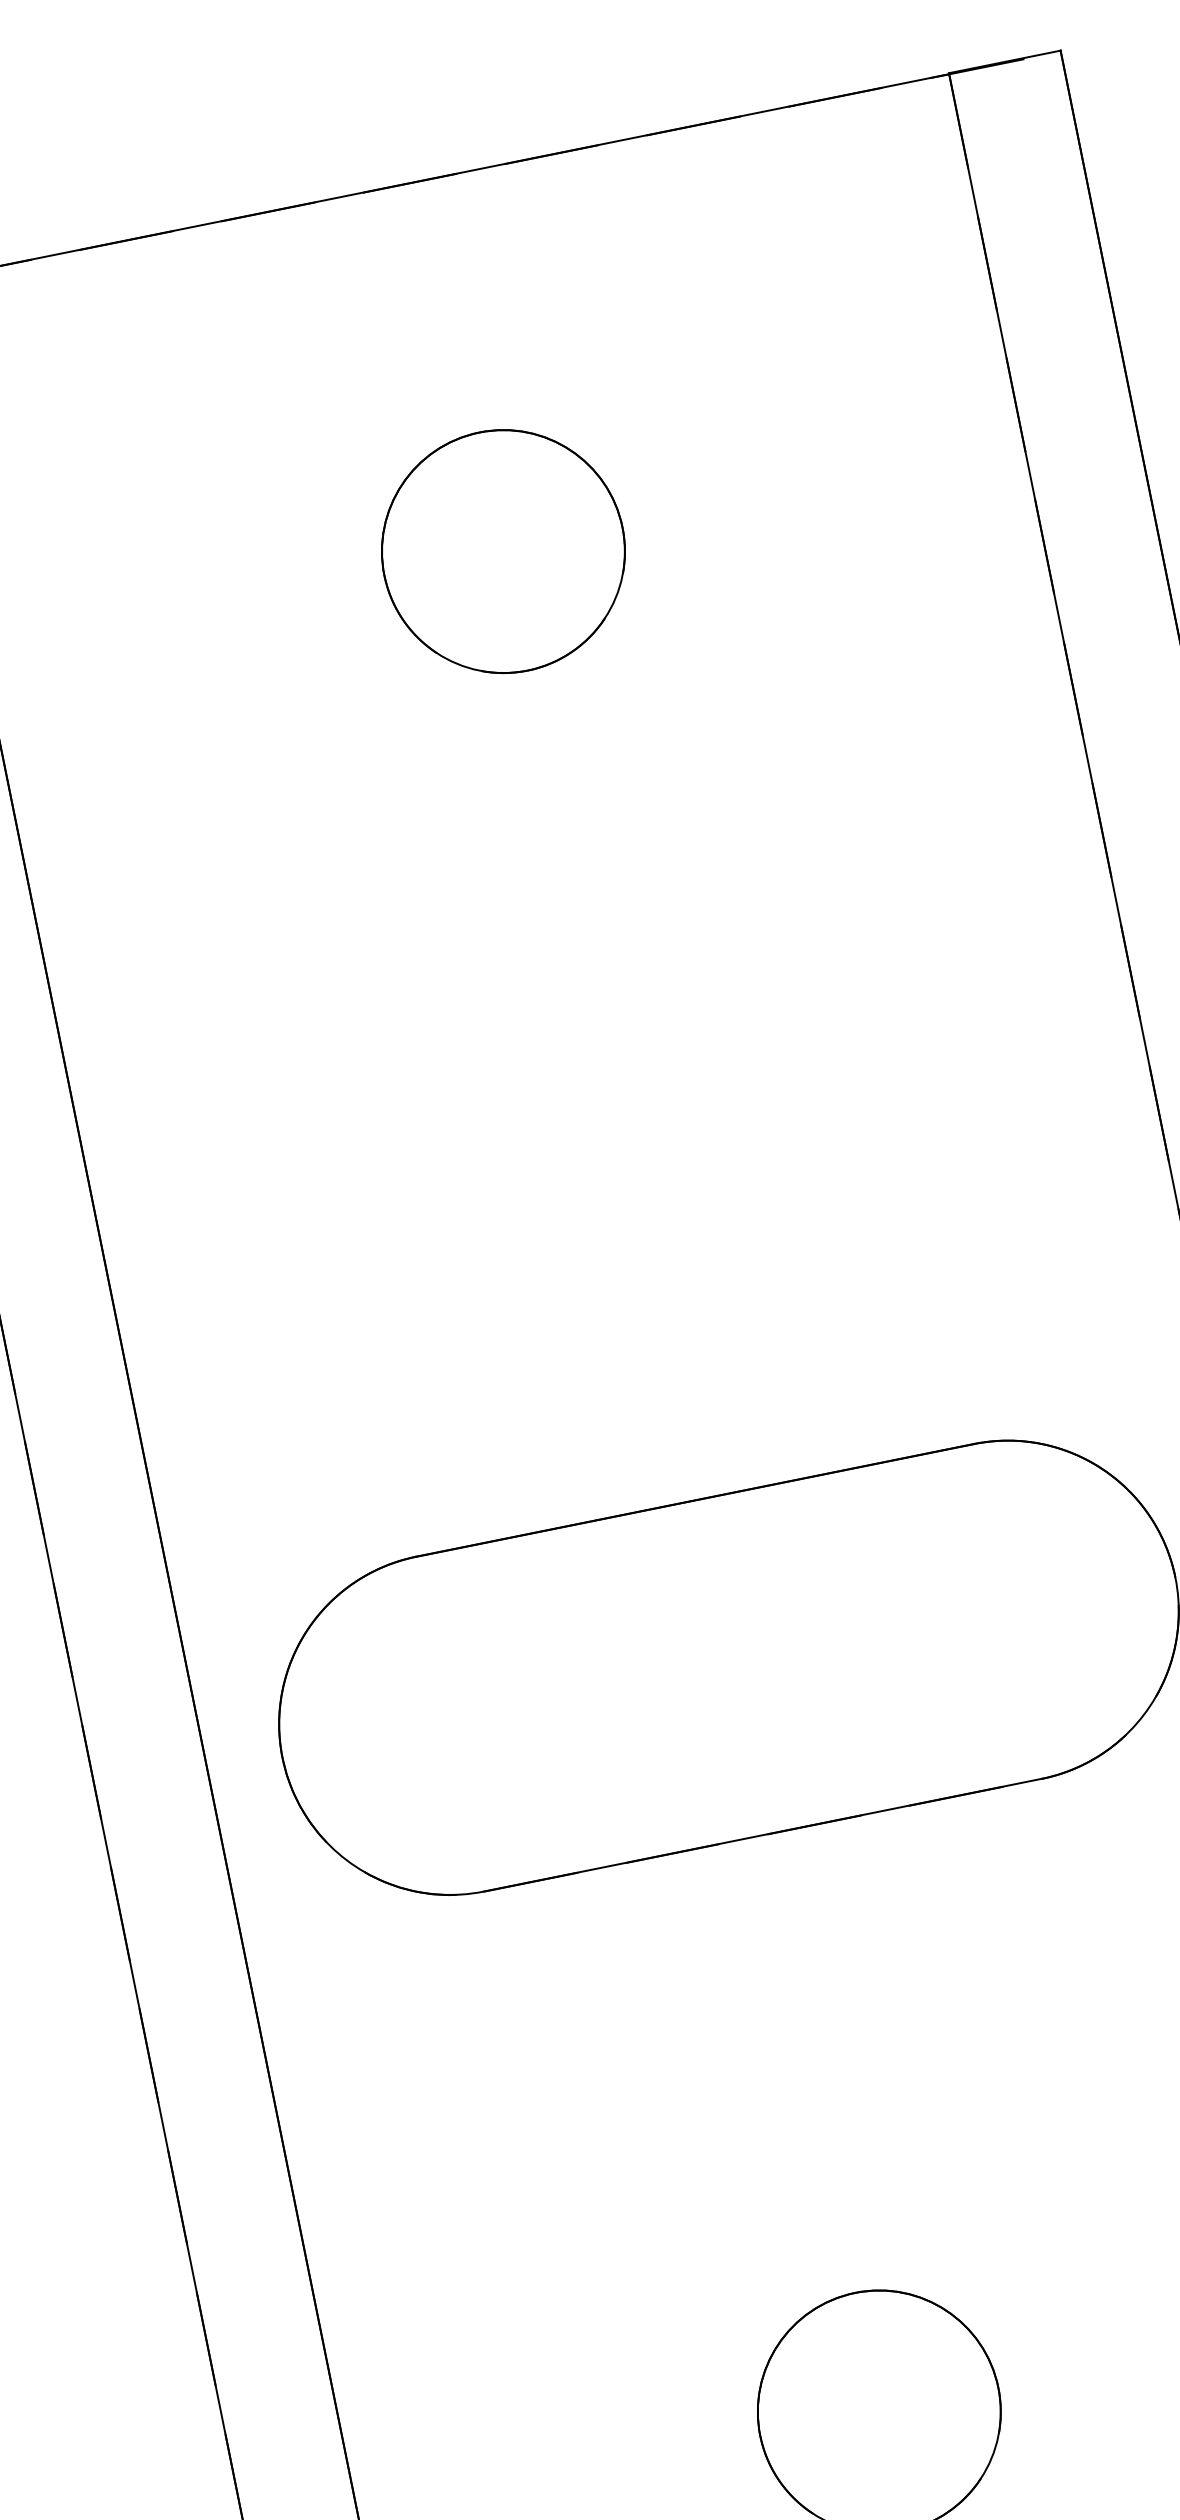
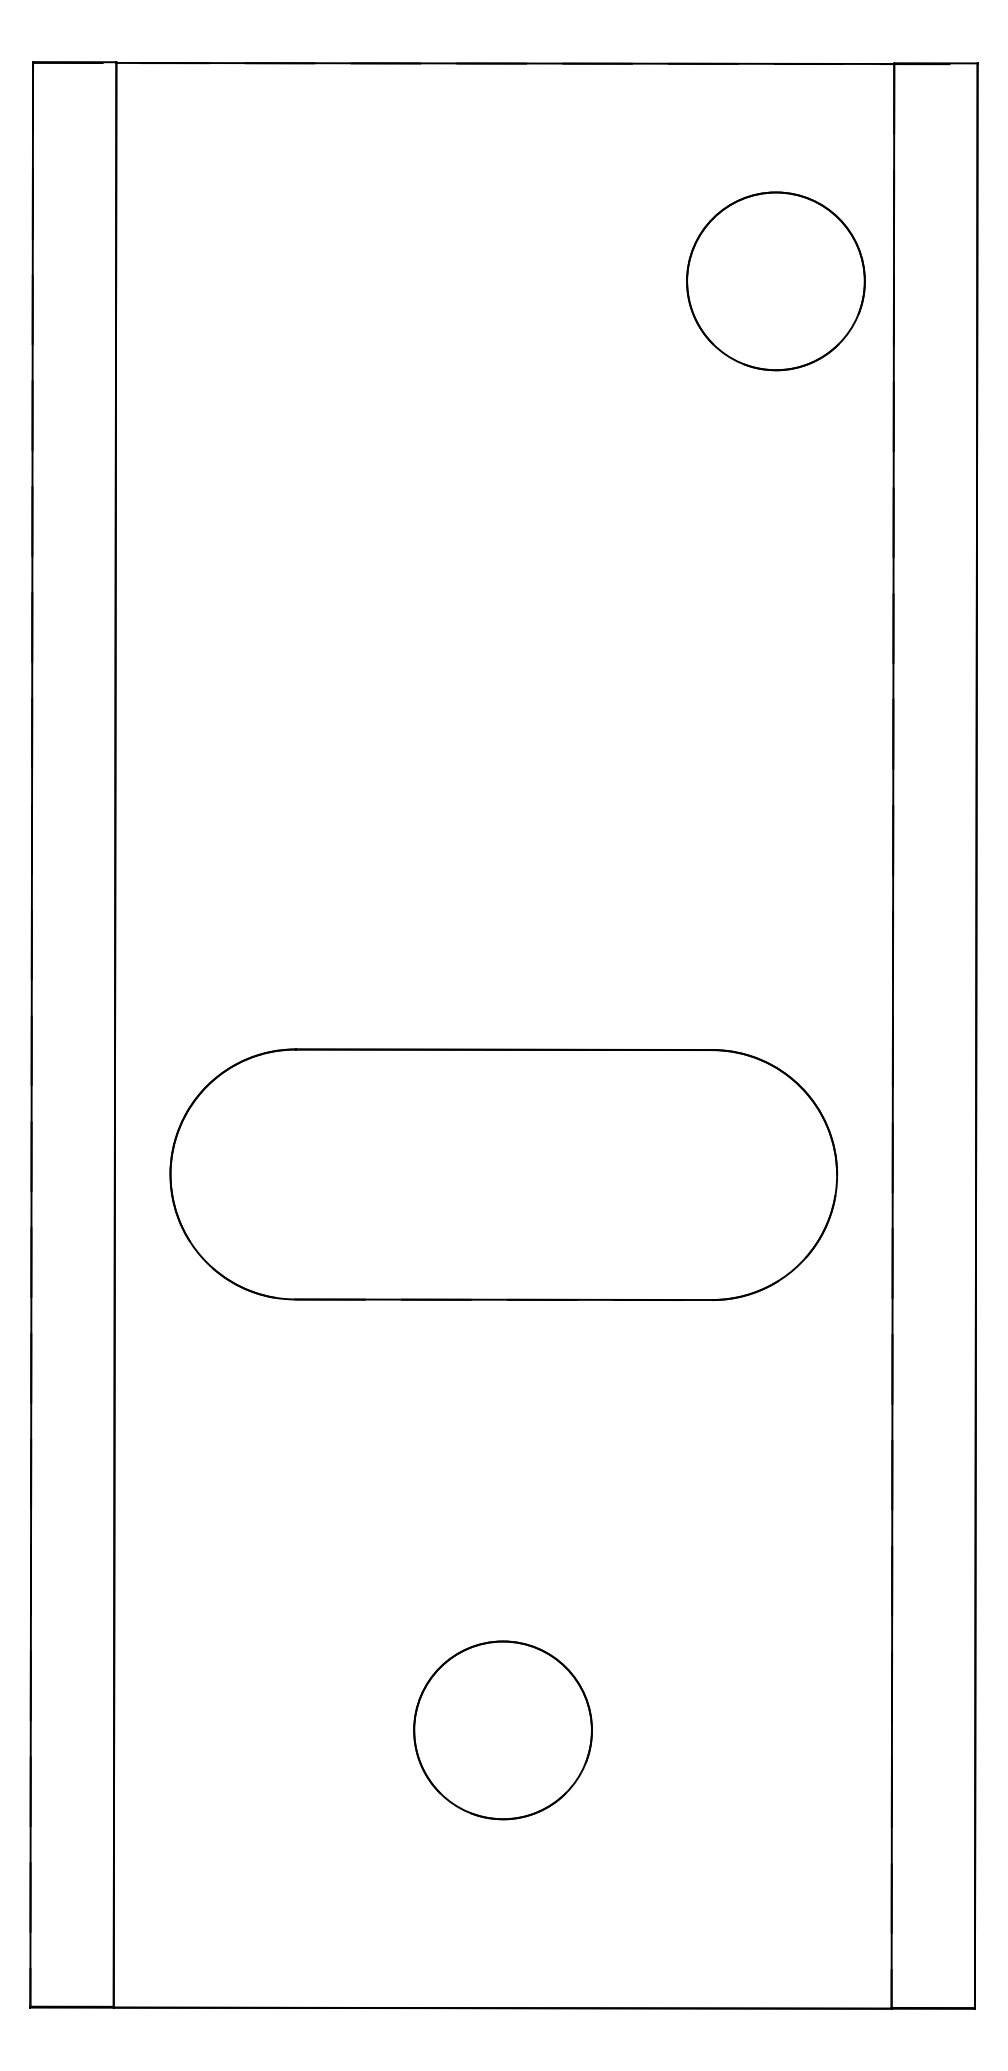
part: (502, 551) -> (775, 281), moved

